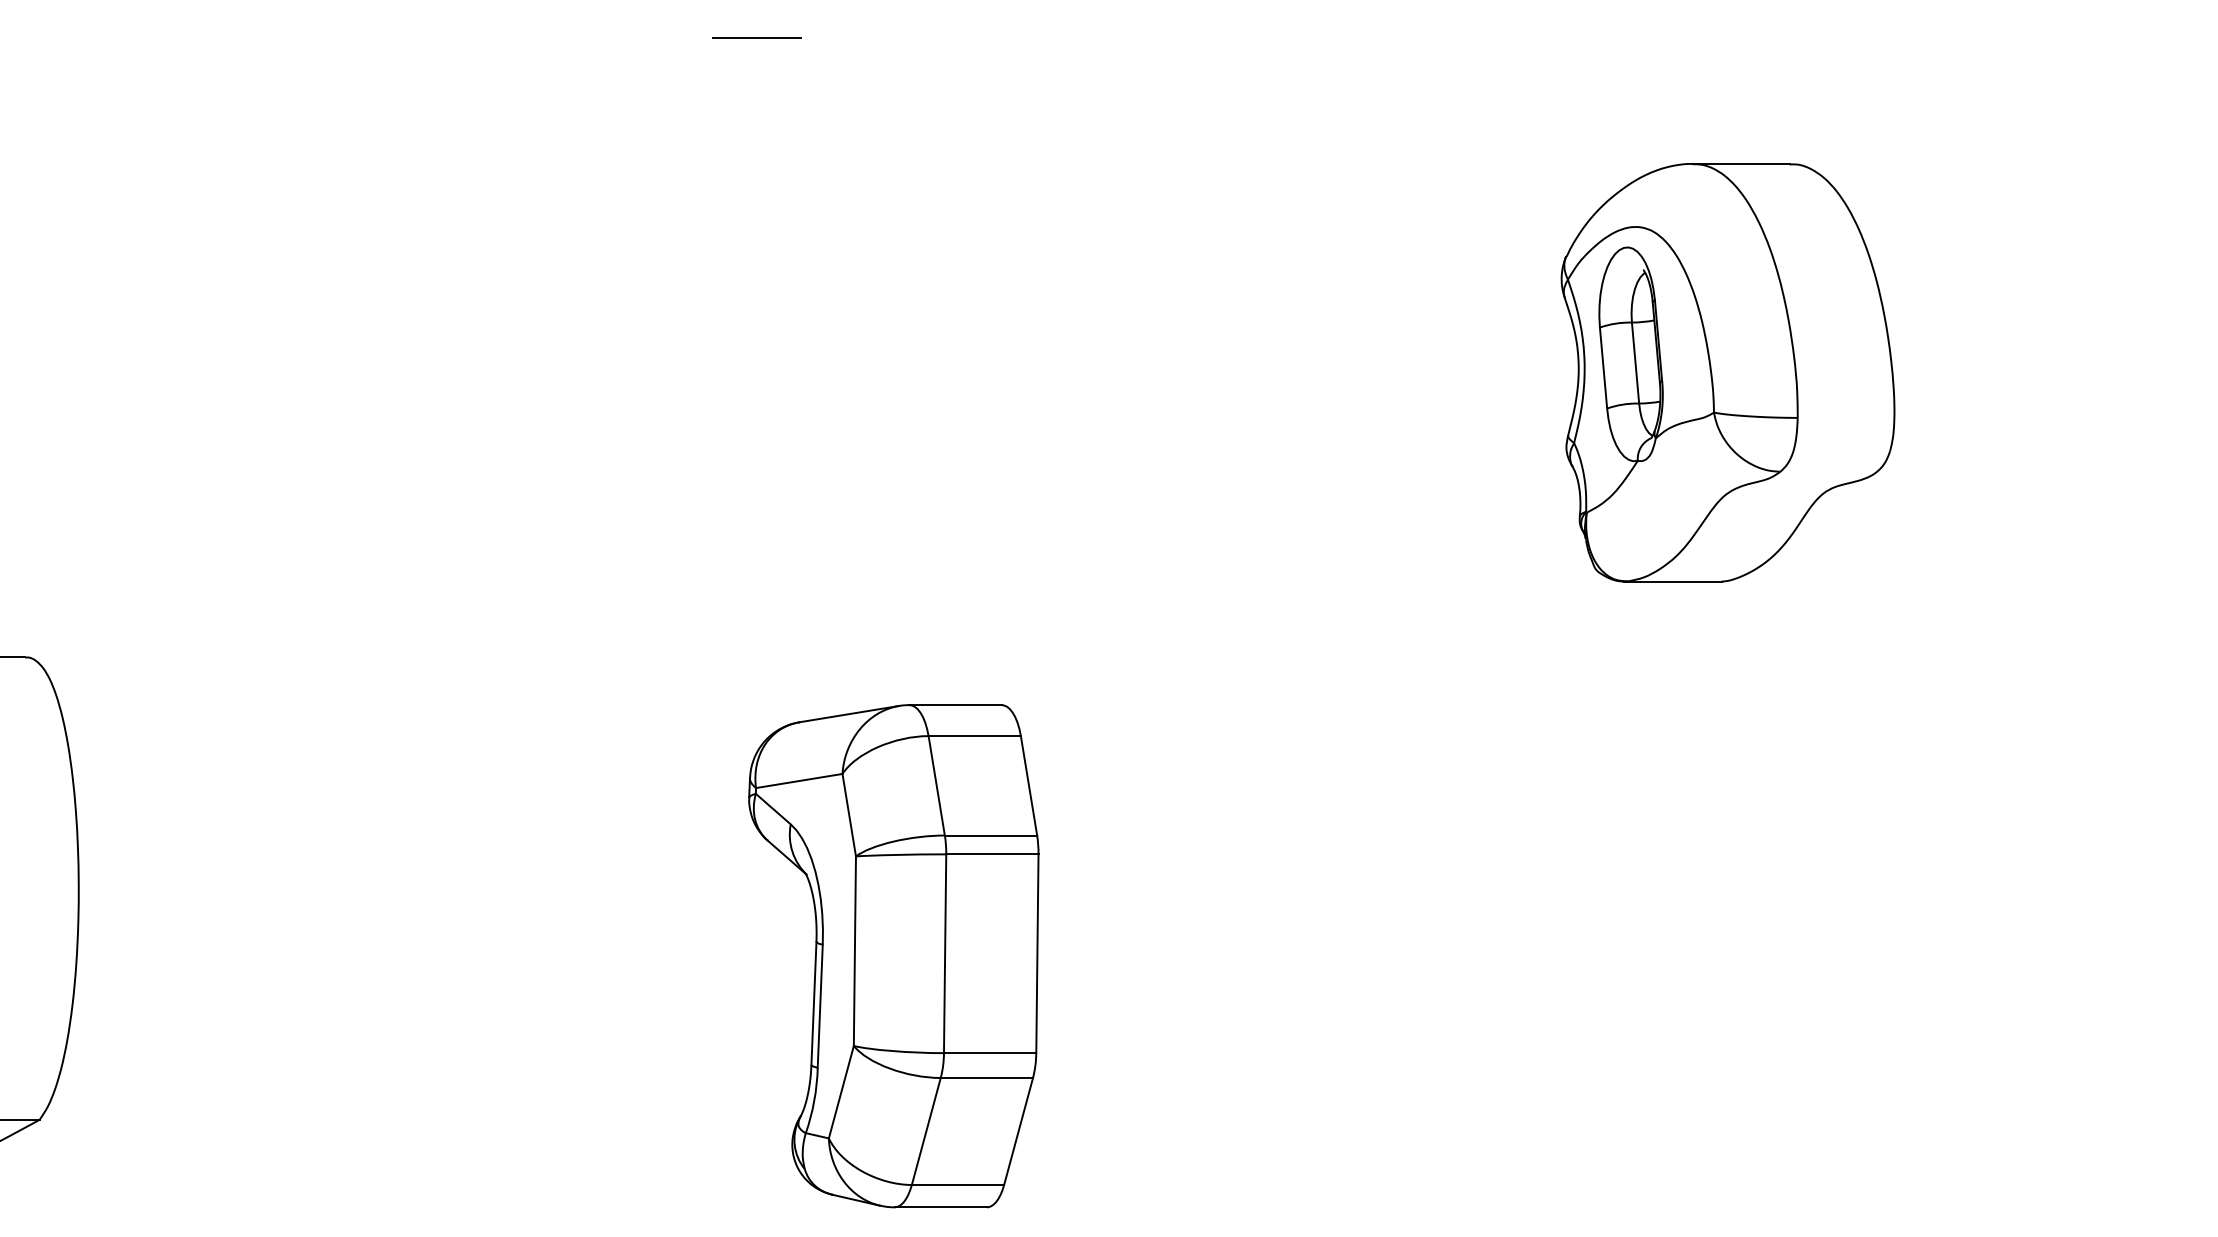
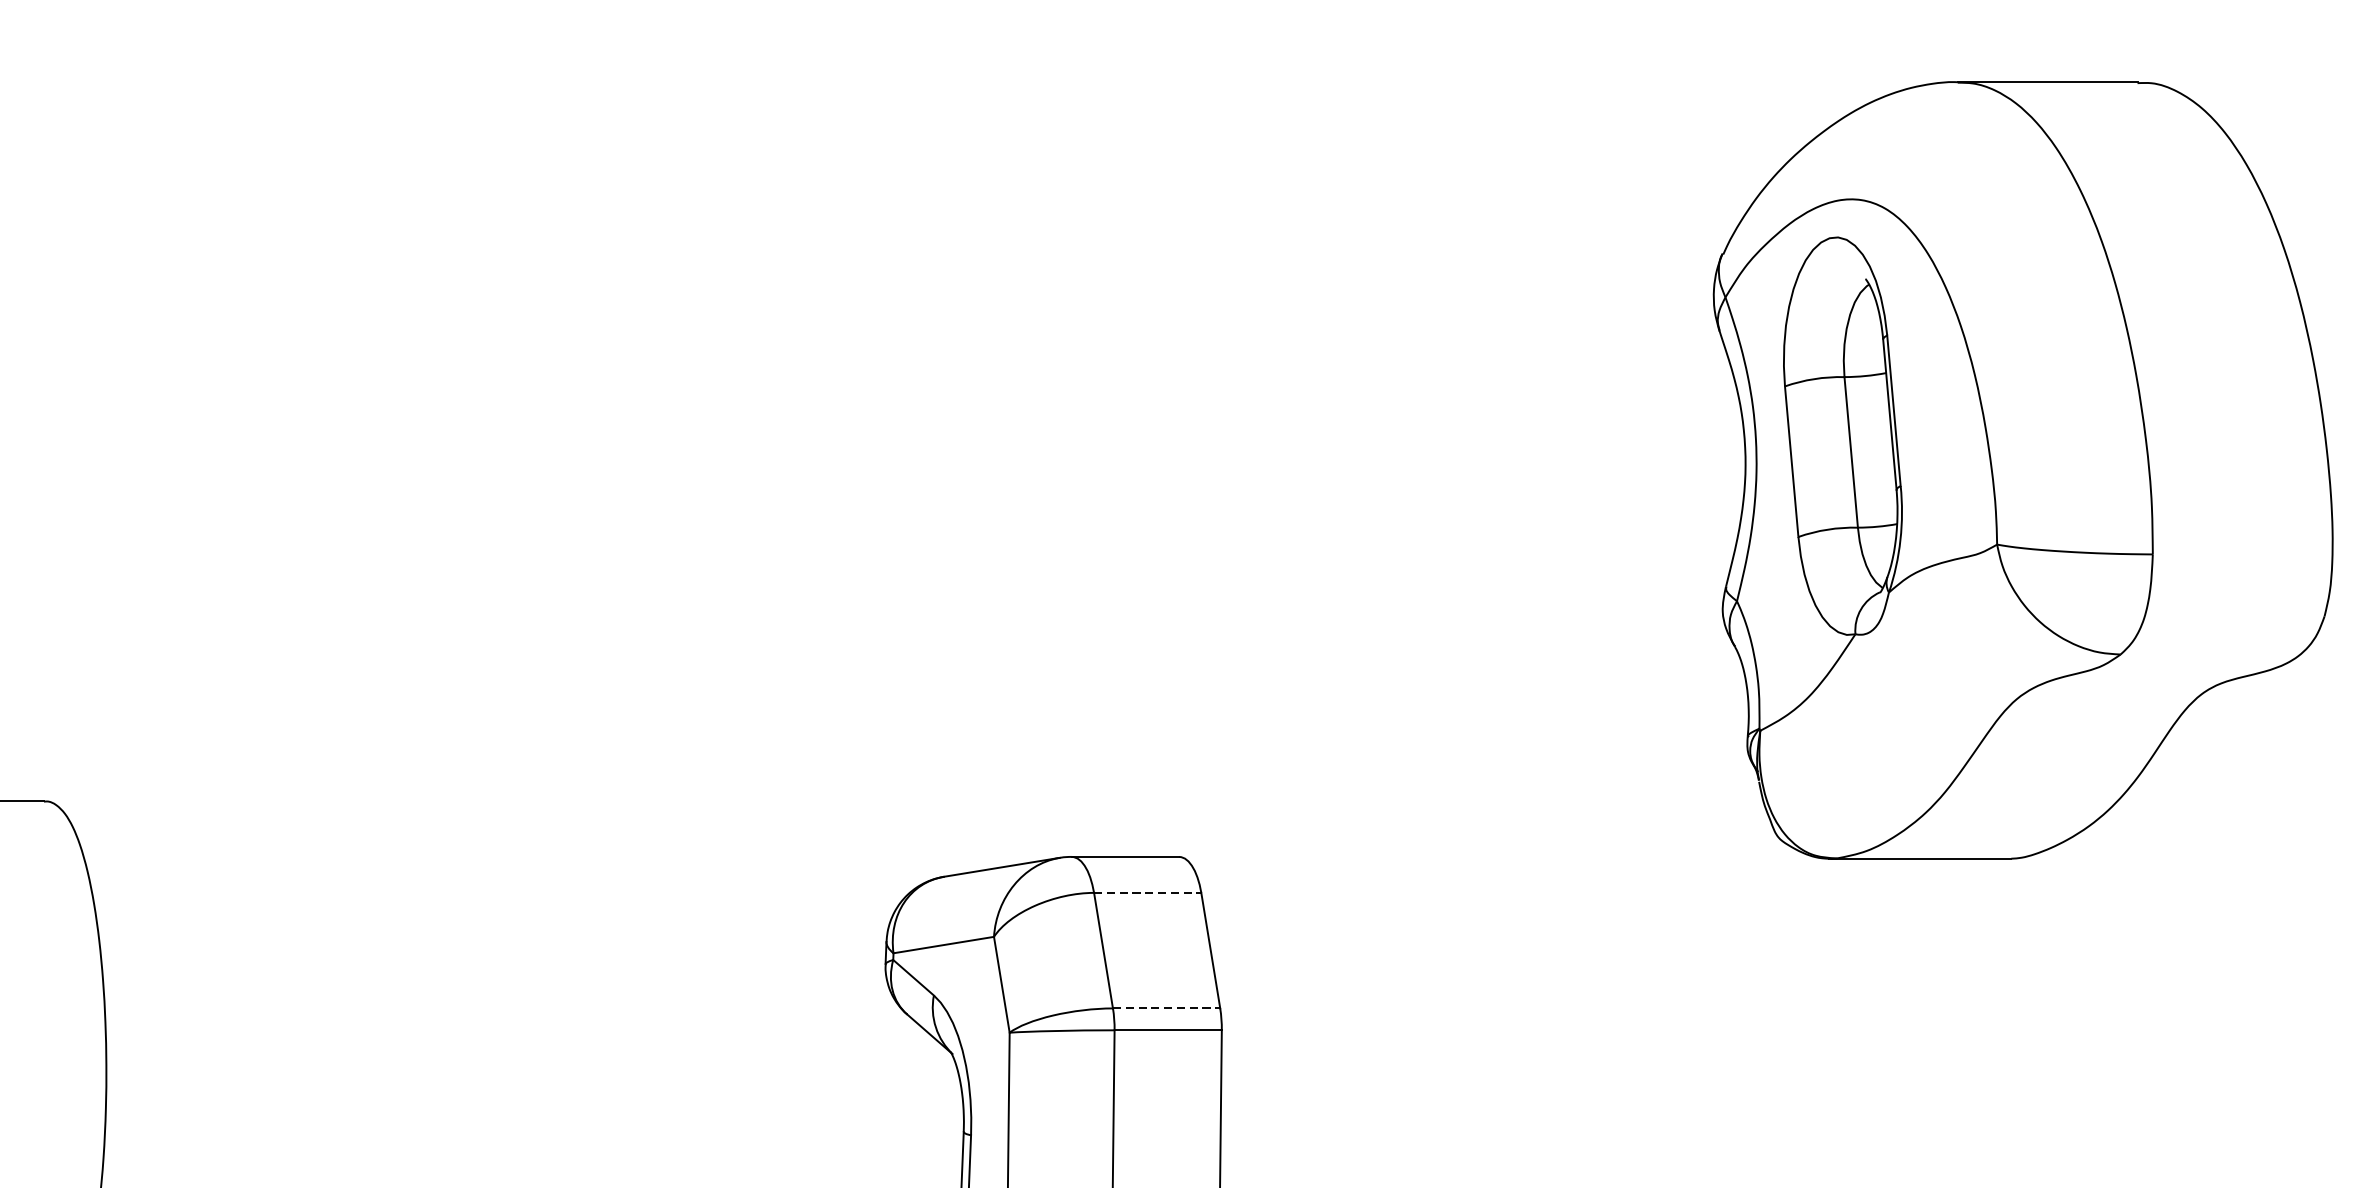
line: (756, 37) -> (894, 80), removed
part: (1727, 372) -> (2022, 470), size x1.6
line: (975, 736) -> (1148, 893), solid -> dashed
line: (991, 835) -> (1167, 1008), solid -> dashed

